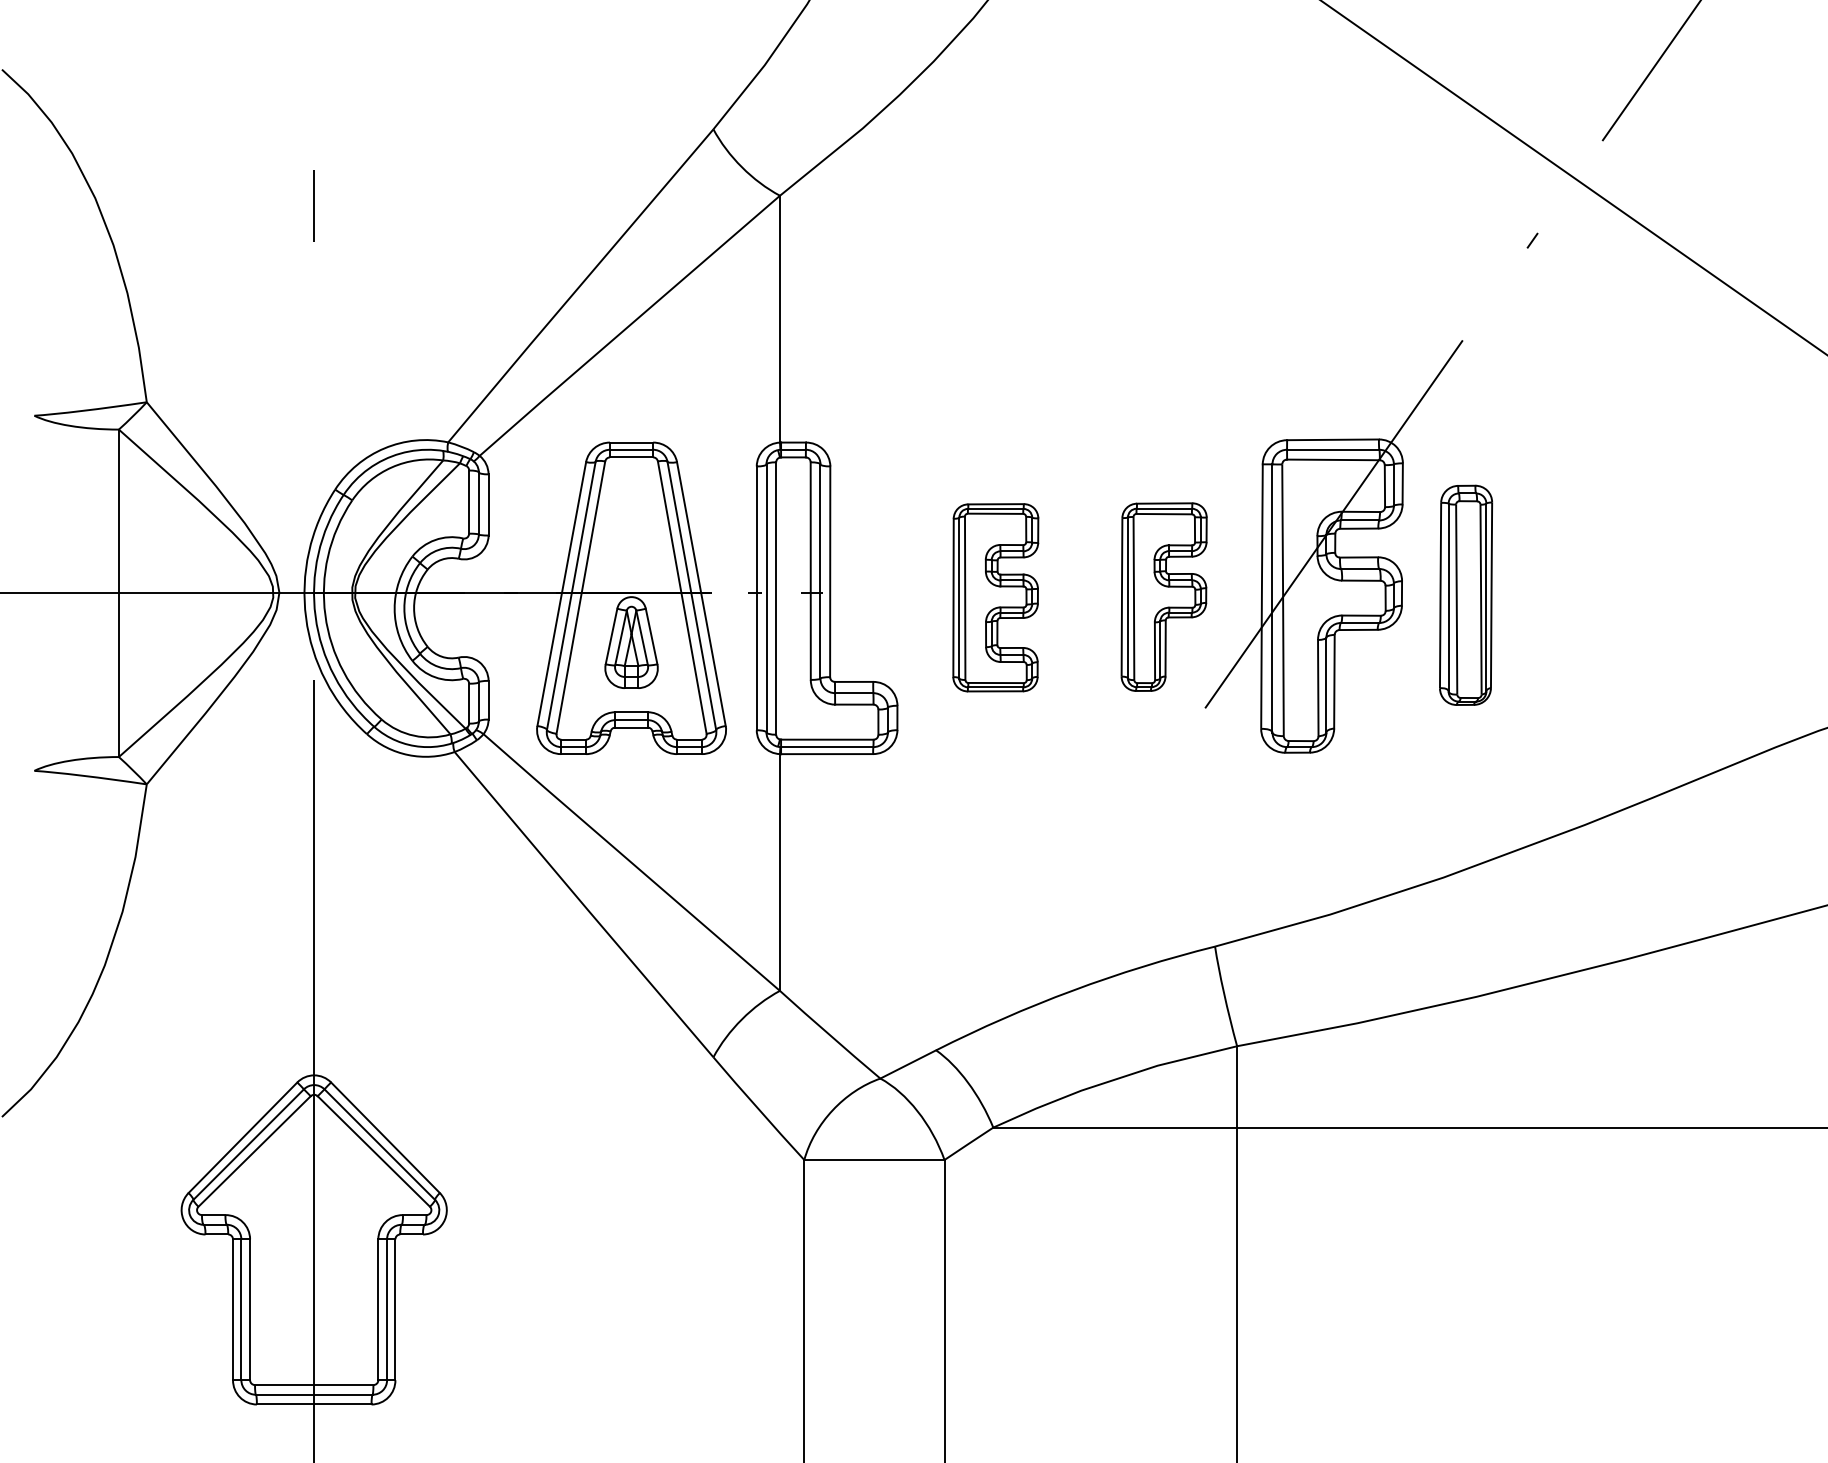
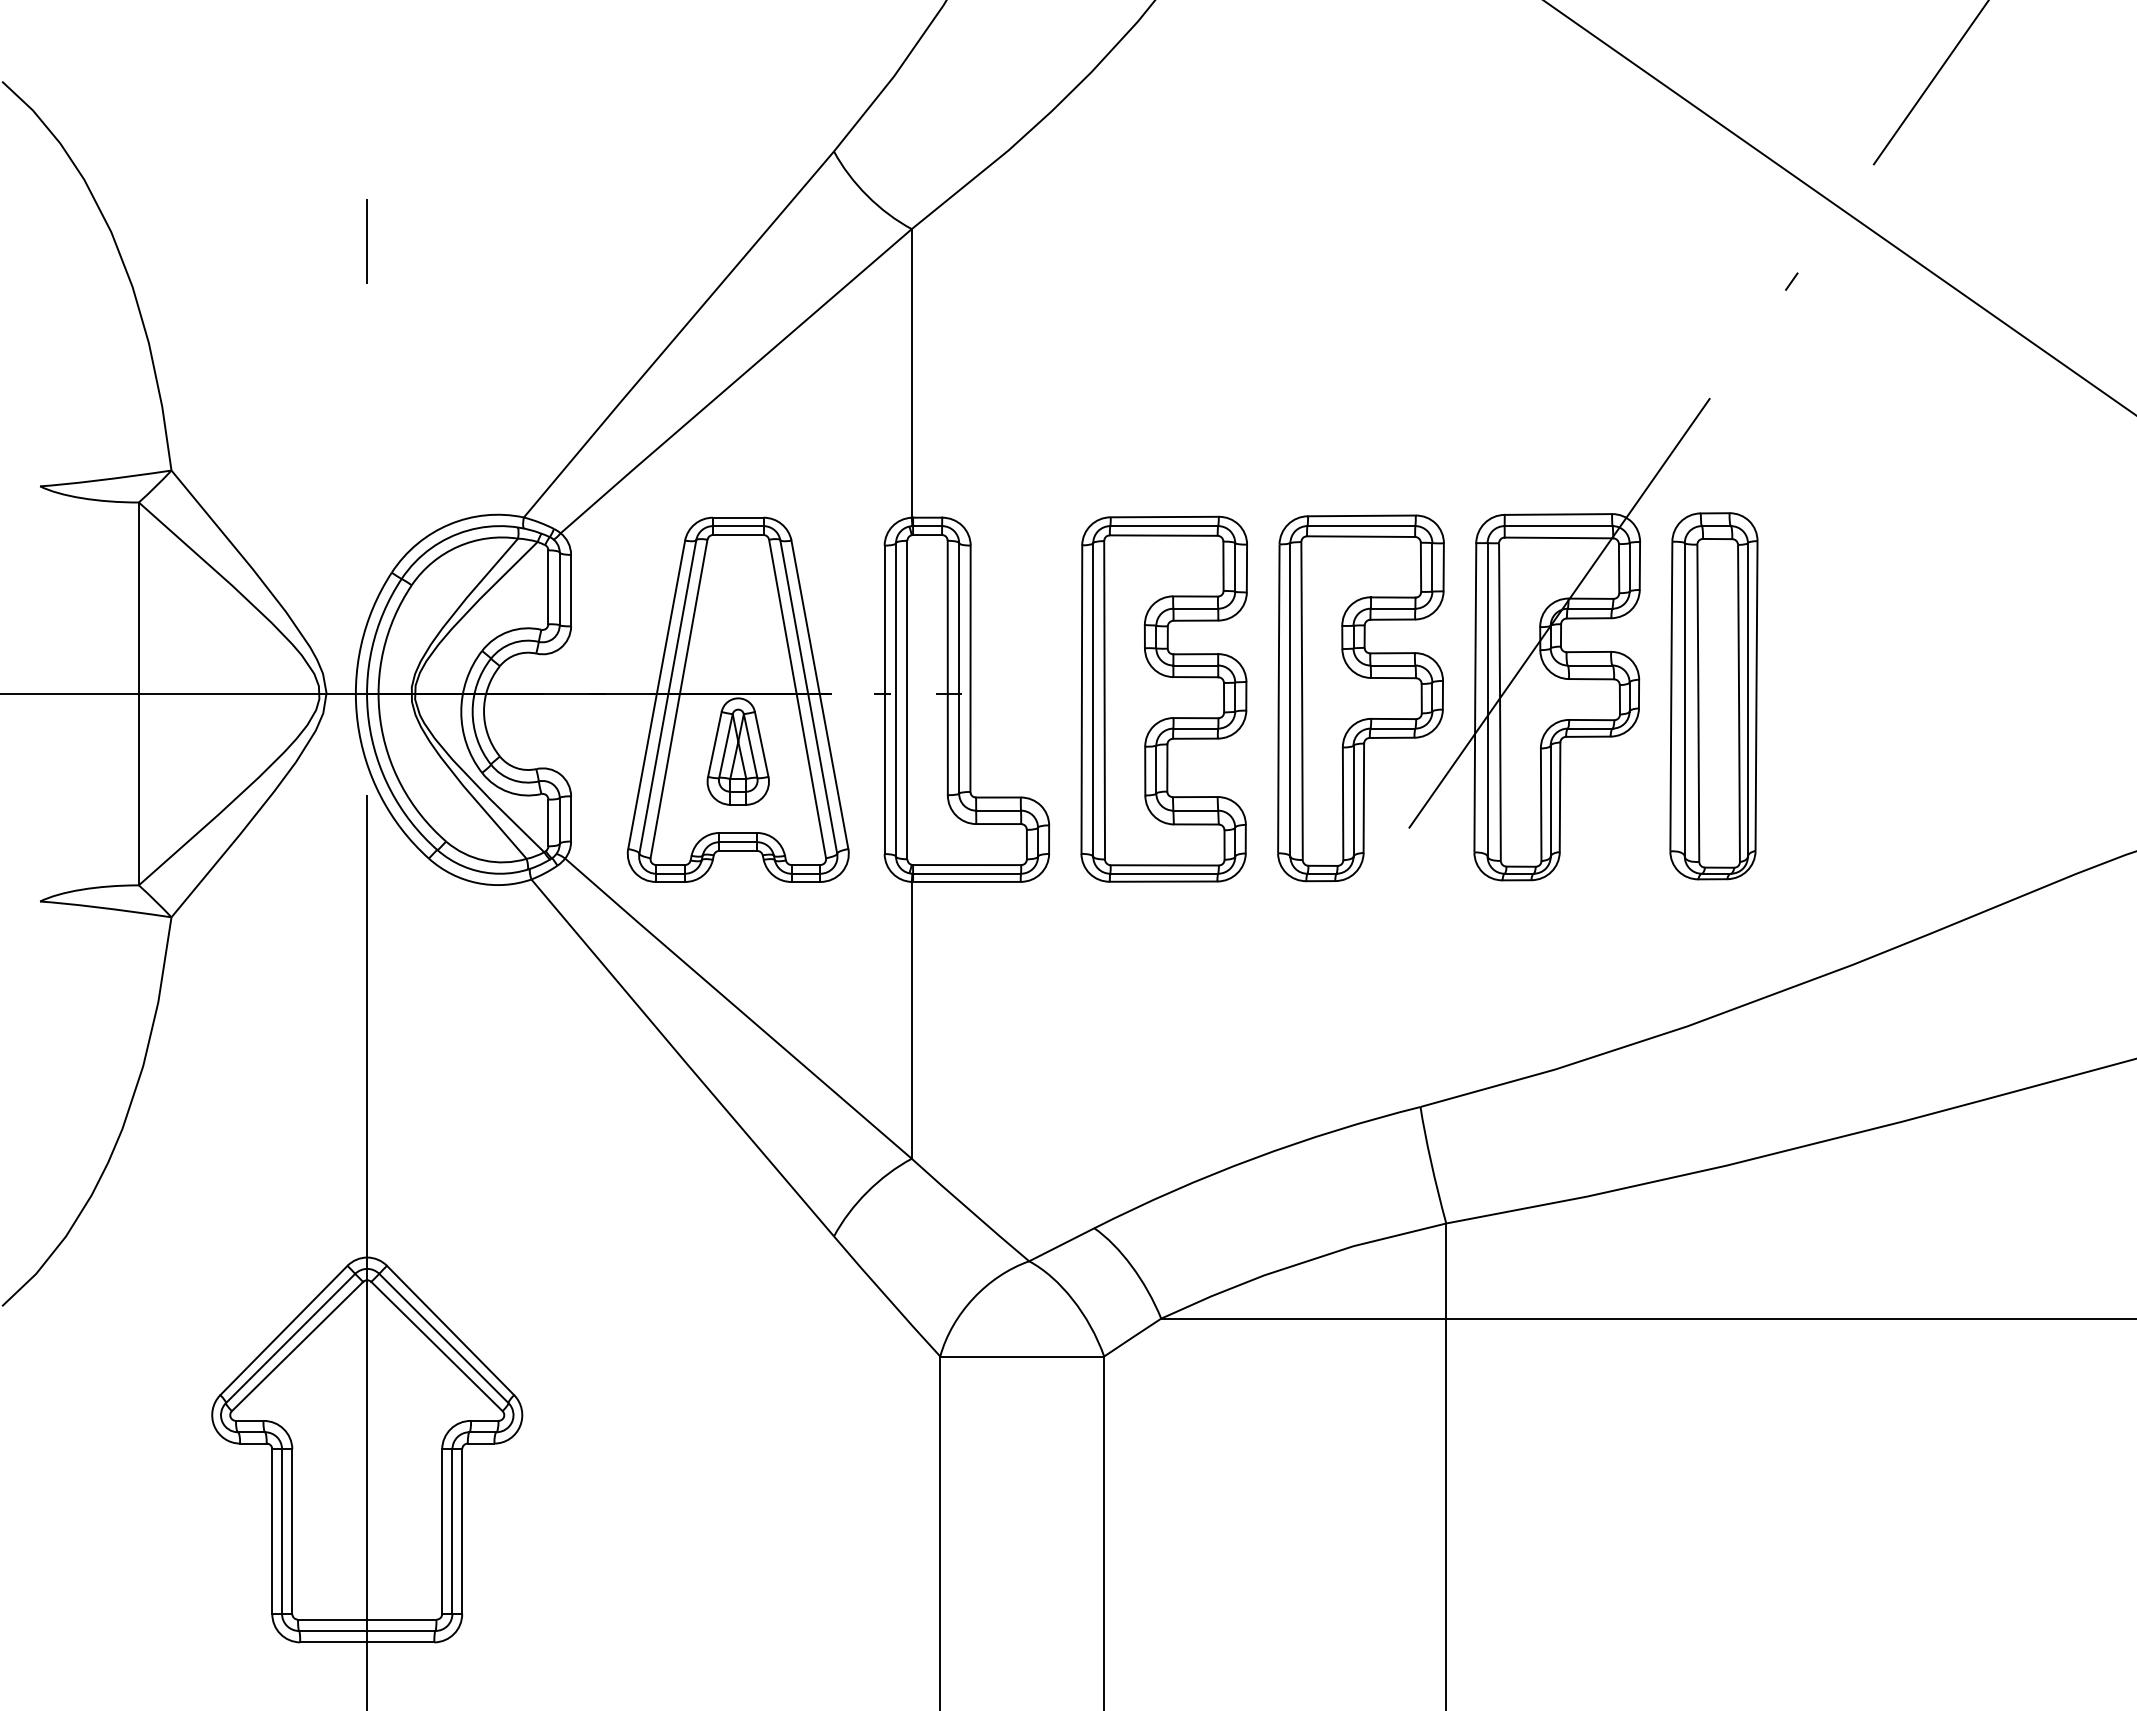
part: (1465, 595) -> (1713, 696), size x1.43
part: (995, 597) -> (1163, 698), size x1.67
part: (1163, 597) -> (1360, 698), size x1.67

